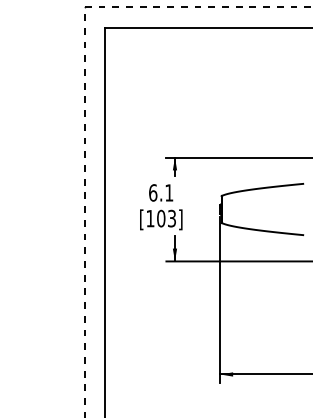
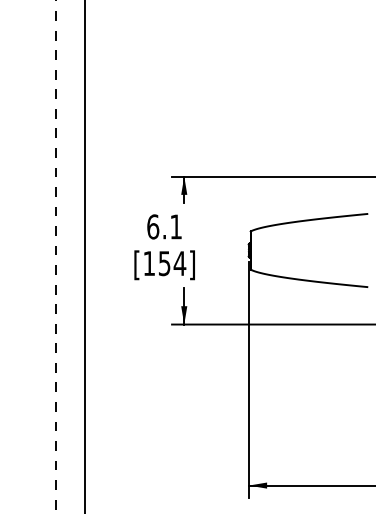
text: (166, 218) -> (172, 263), [103] -> [154]

